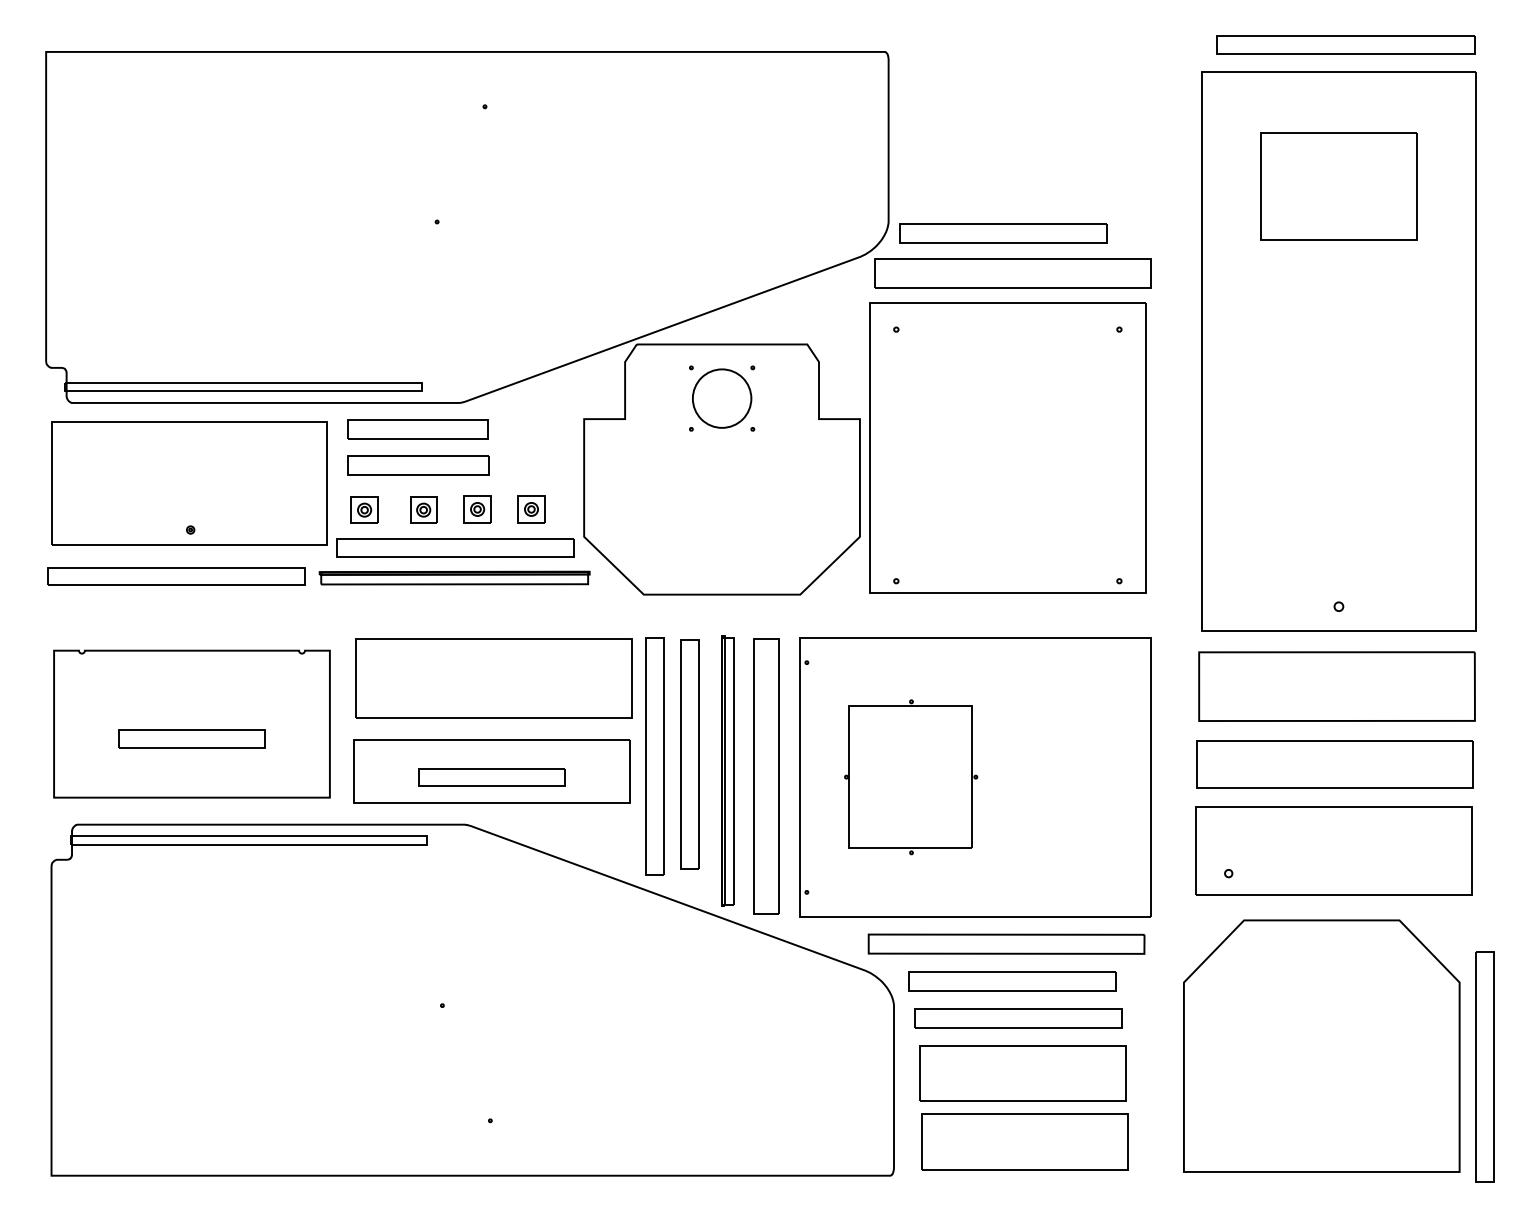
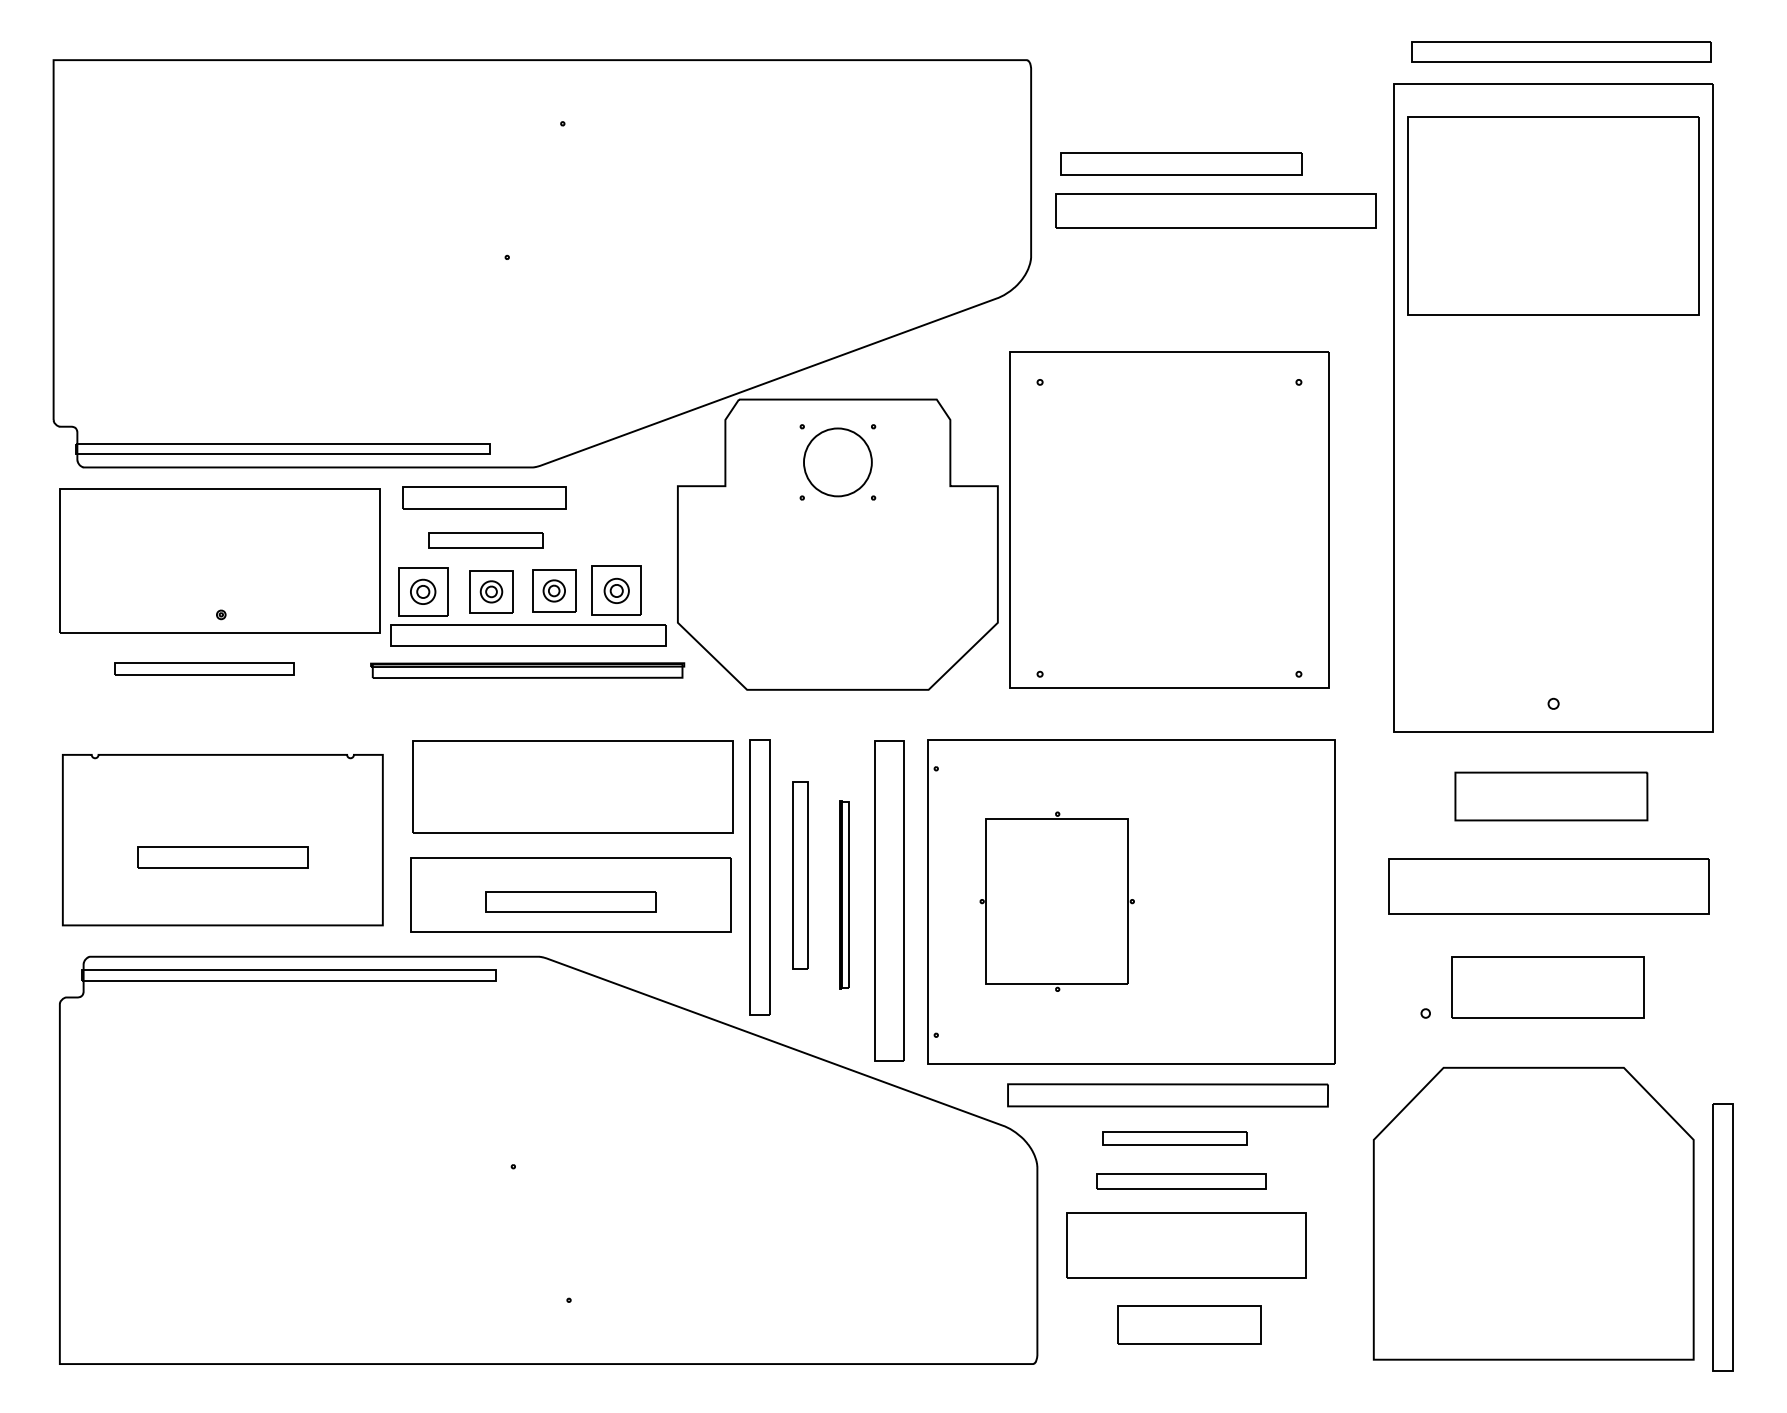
part: (1338, 186) -> (1553, 216), size x1.6
part: (1003, 233) -> (1181, 164), moved
part: (1012, 273) -> (1215, 210), moved
part: (418, 465) -> (485, 539), size x0.7
part: (364, 509) -> (422, 591), size x1.6
part: (423, 509) -> (491, 591), size x1.4
part: (477, 509) -> (554, 591), size x1.4
part: (531, 509) -> (616, 591), size x1.6
part: (176, 576) -> (204, 668), size x0.6
part: (1336, 686) -> (1550, 796), size x0.6
part: (689, 754) -> (800, 875), size x0.7
part: (727, 770) -> (844, 893), size x0.6
part: (1333, 850) -> (1547, 986), size x0.6
part: (1012, 981) -> (1174, 1138), size x0.6
part: (1018, 1018) -> (1181, 1181), size x0.7
part: (1024, 1141) -> (1188, 1324), size x0.6

